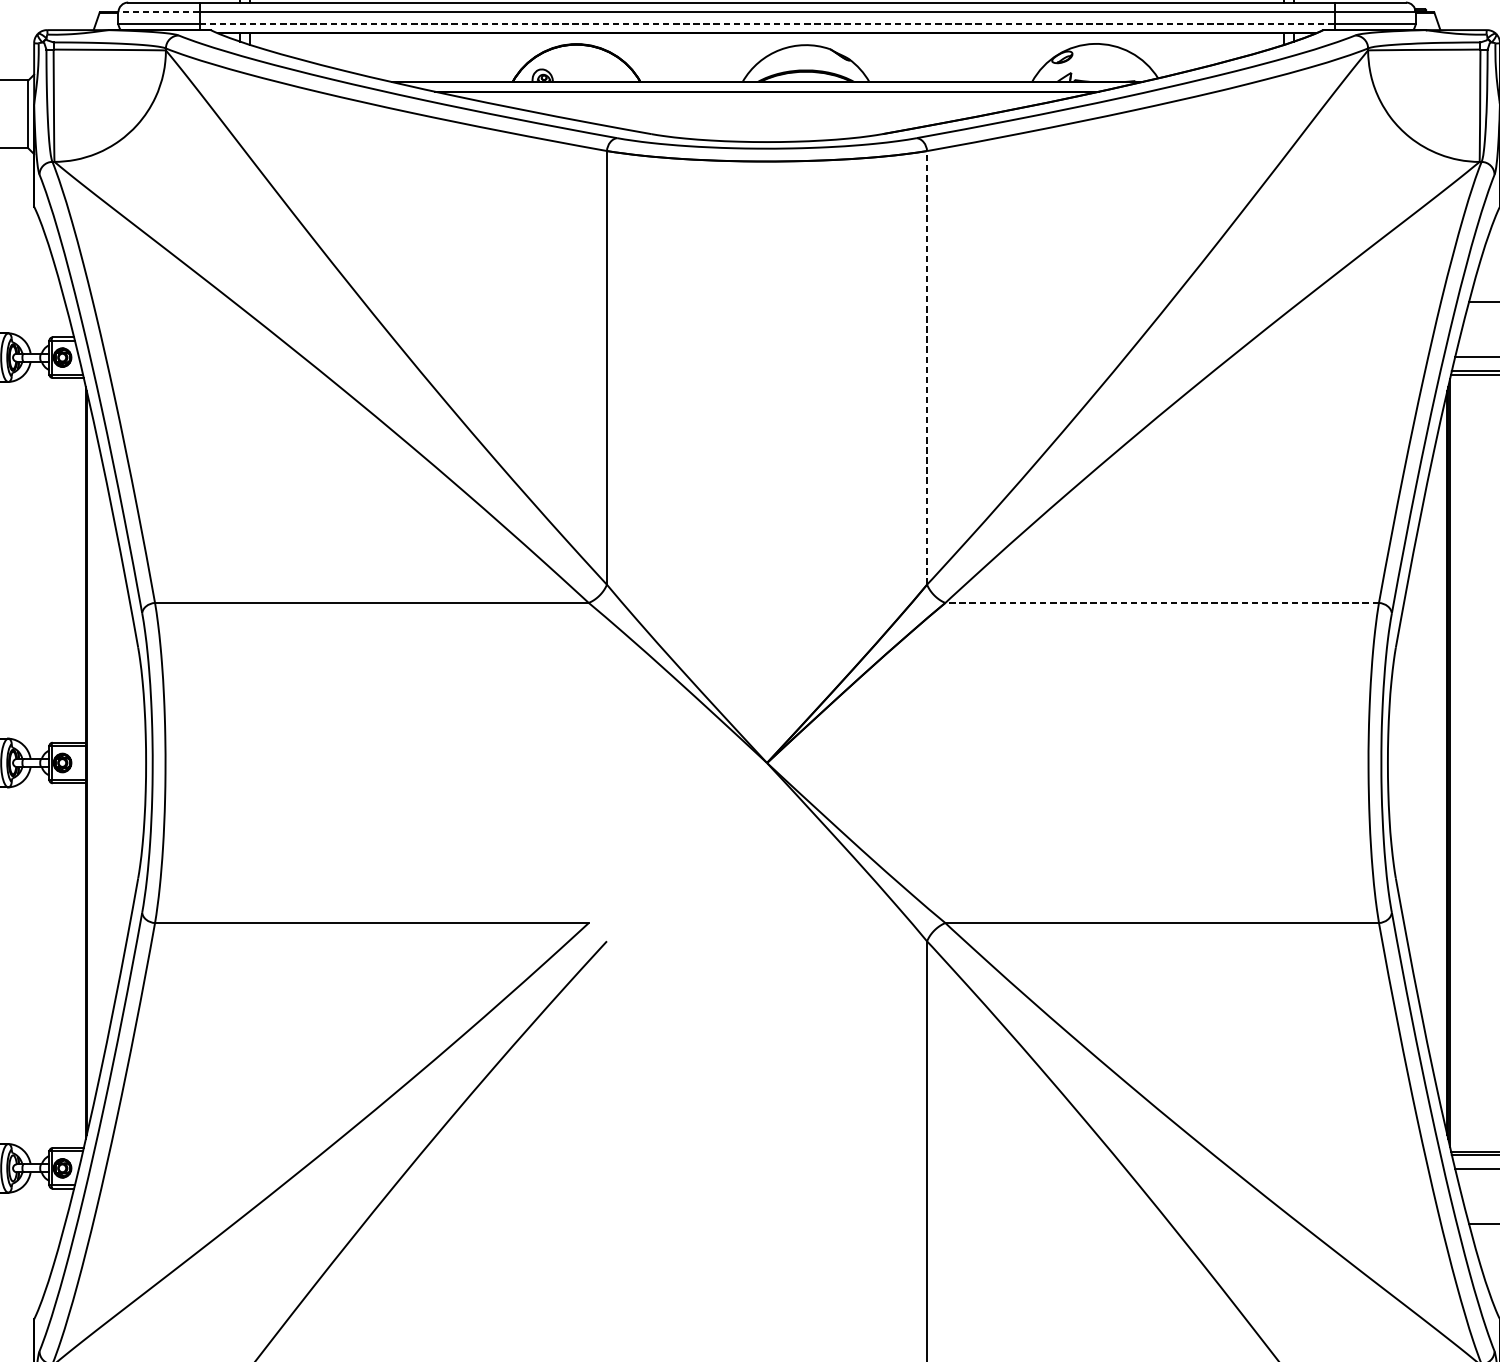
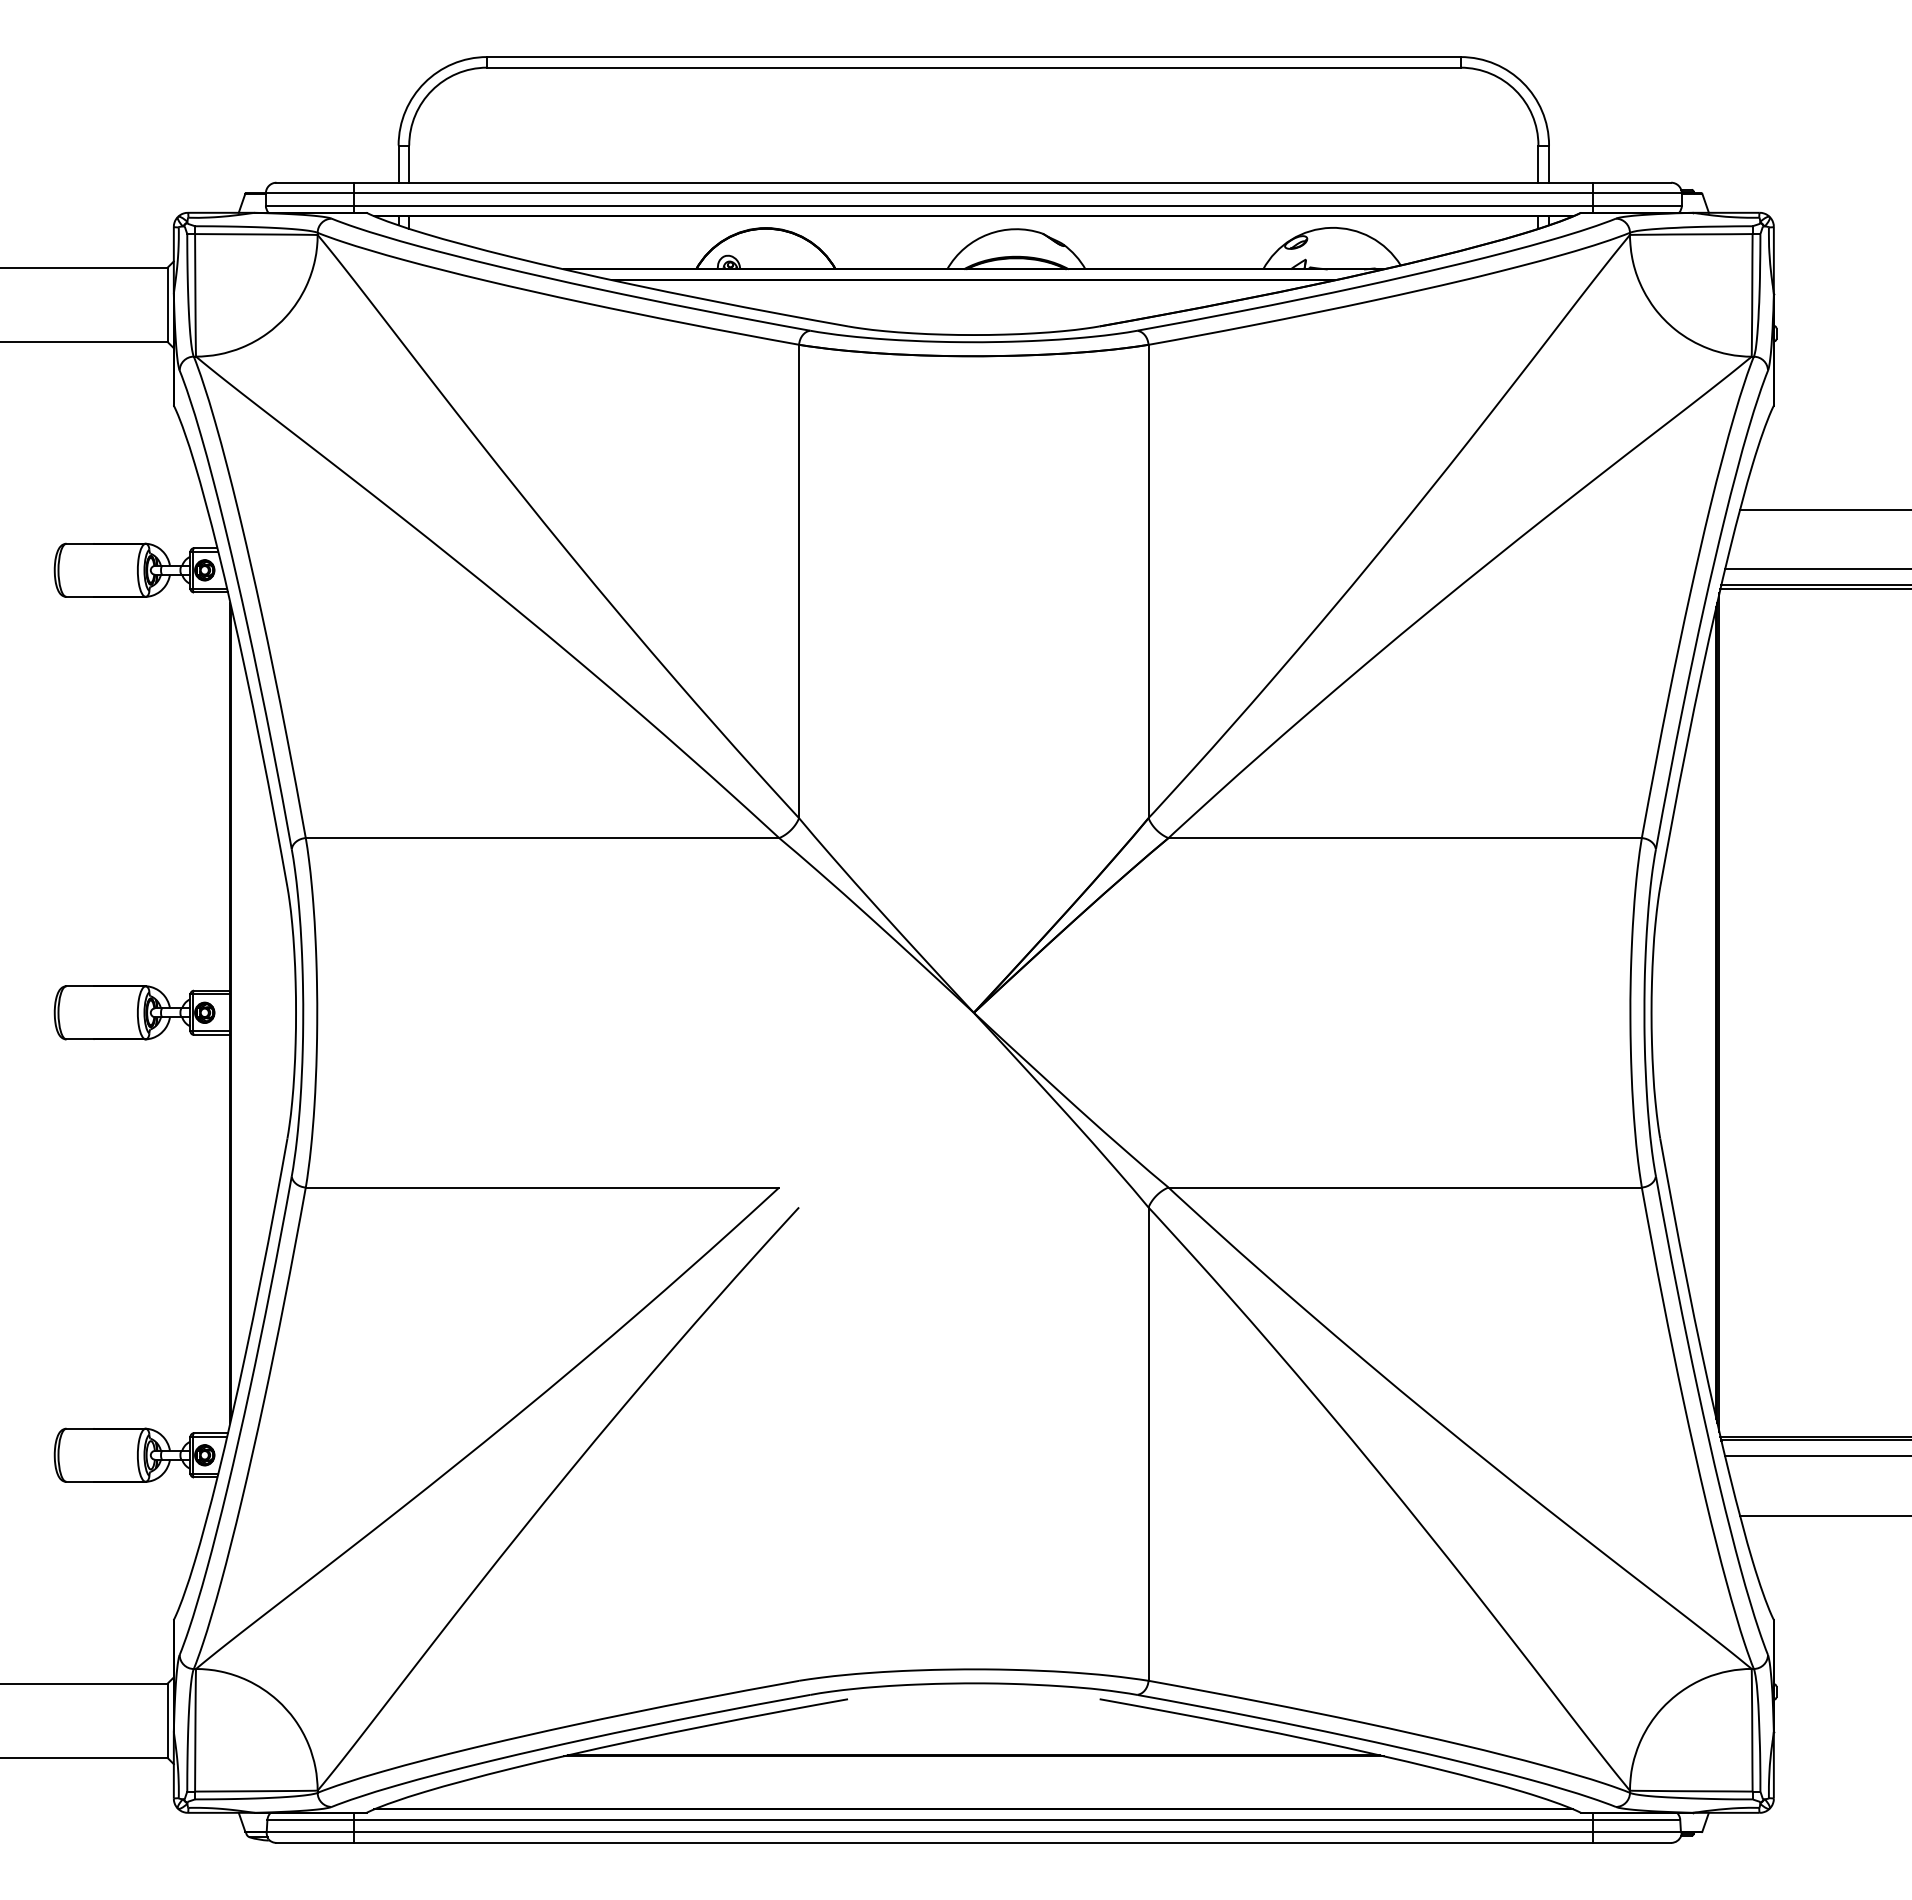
line: (158, 12) -> (309, 193), dashed -> solid
line: (766, 23) -> (973, 205), dashed -> solid
line: (927, 367) -> (1148, 581), dashed -> solid
line: (1162, 603) -> (1405, 838), dashed -> solid

